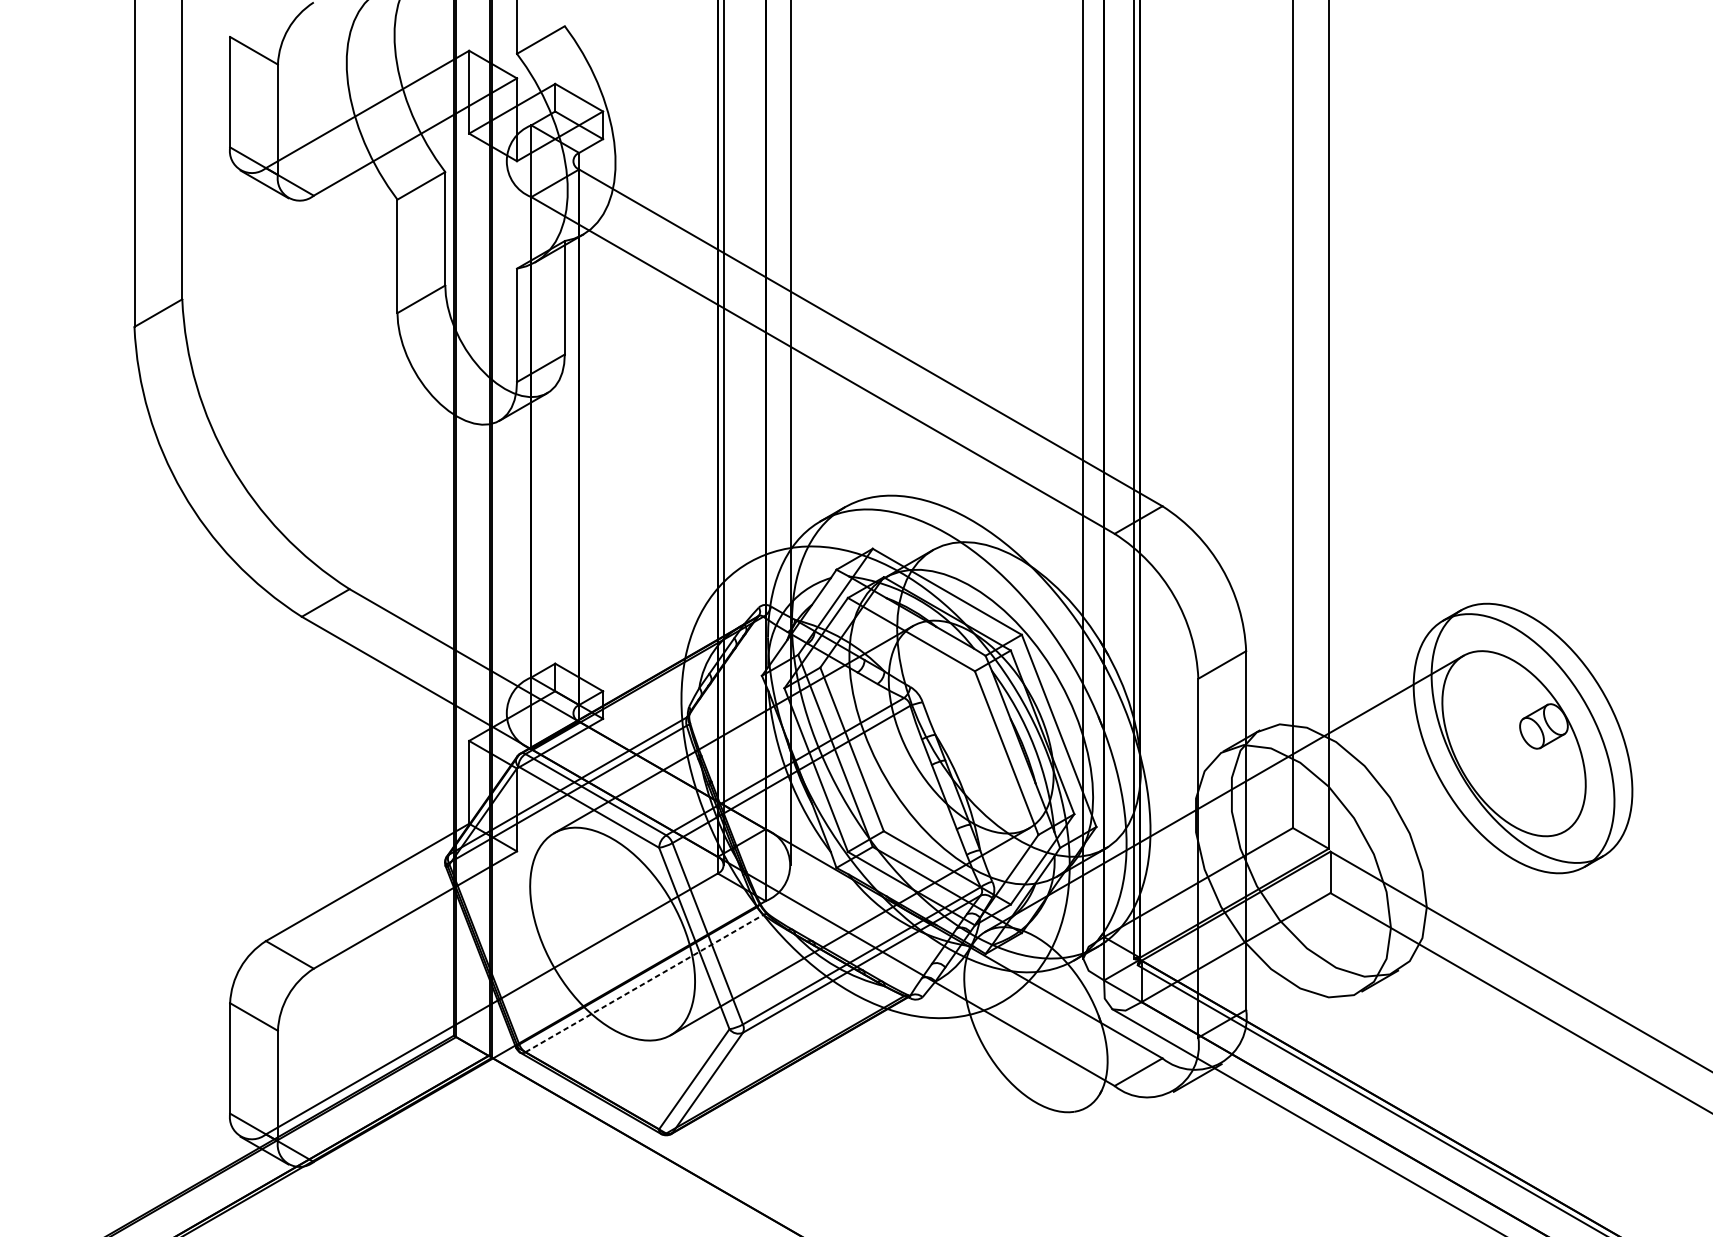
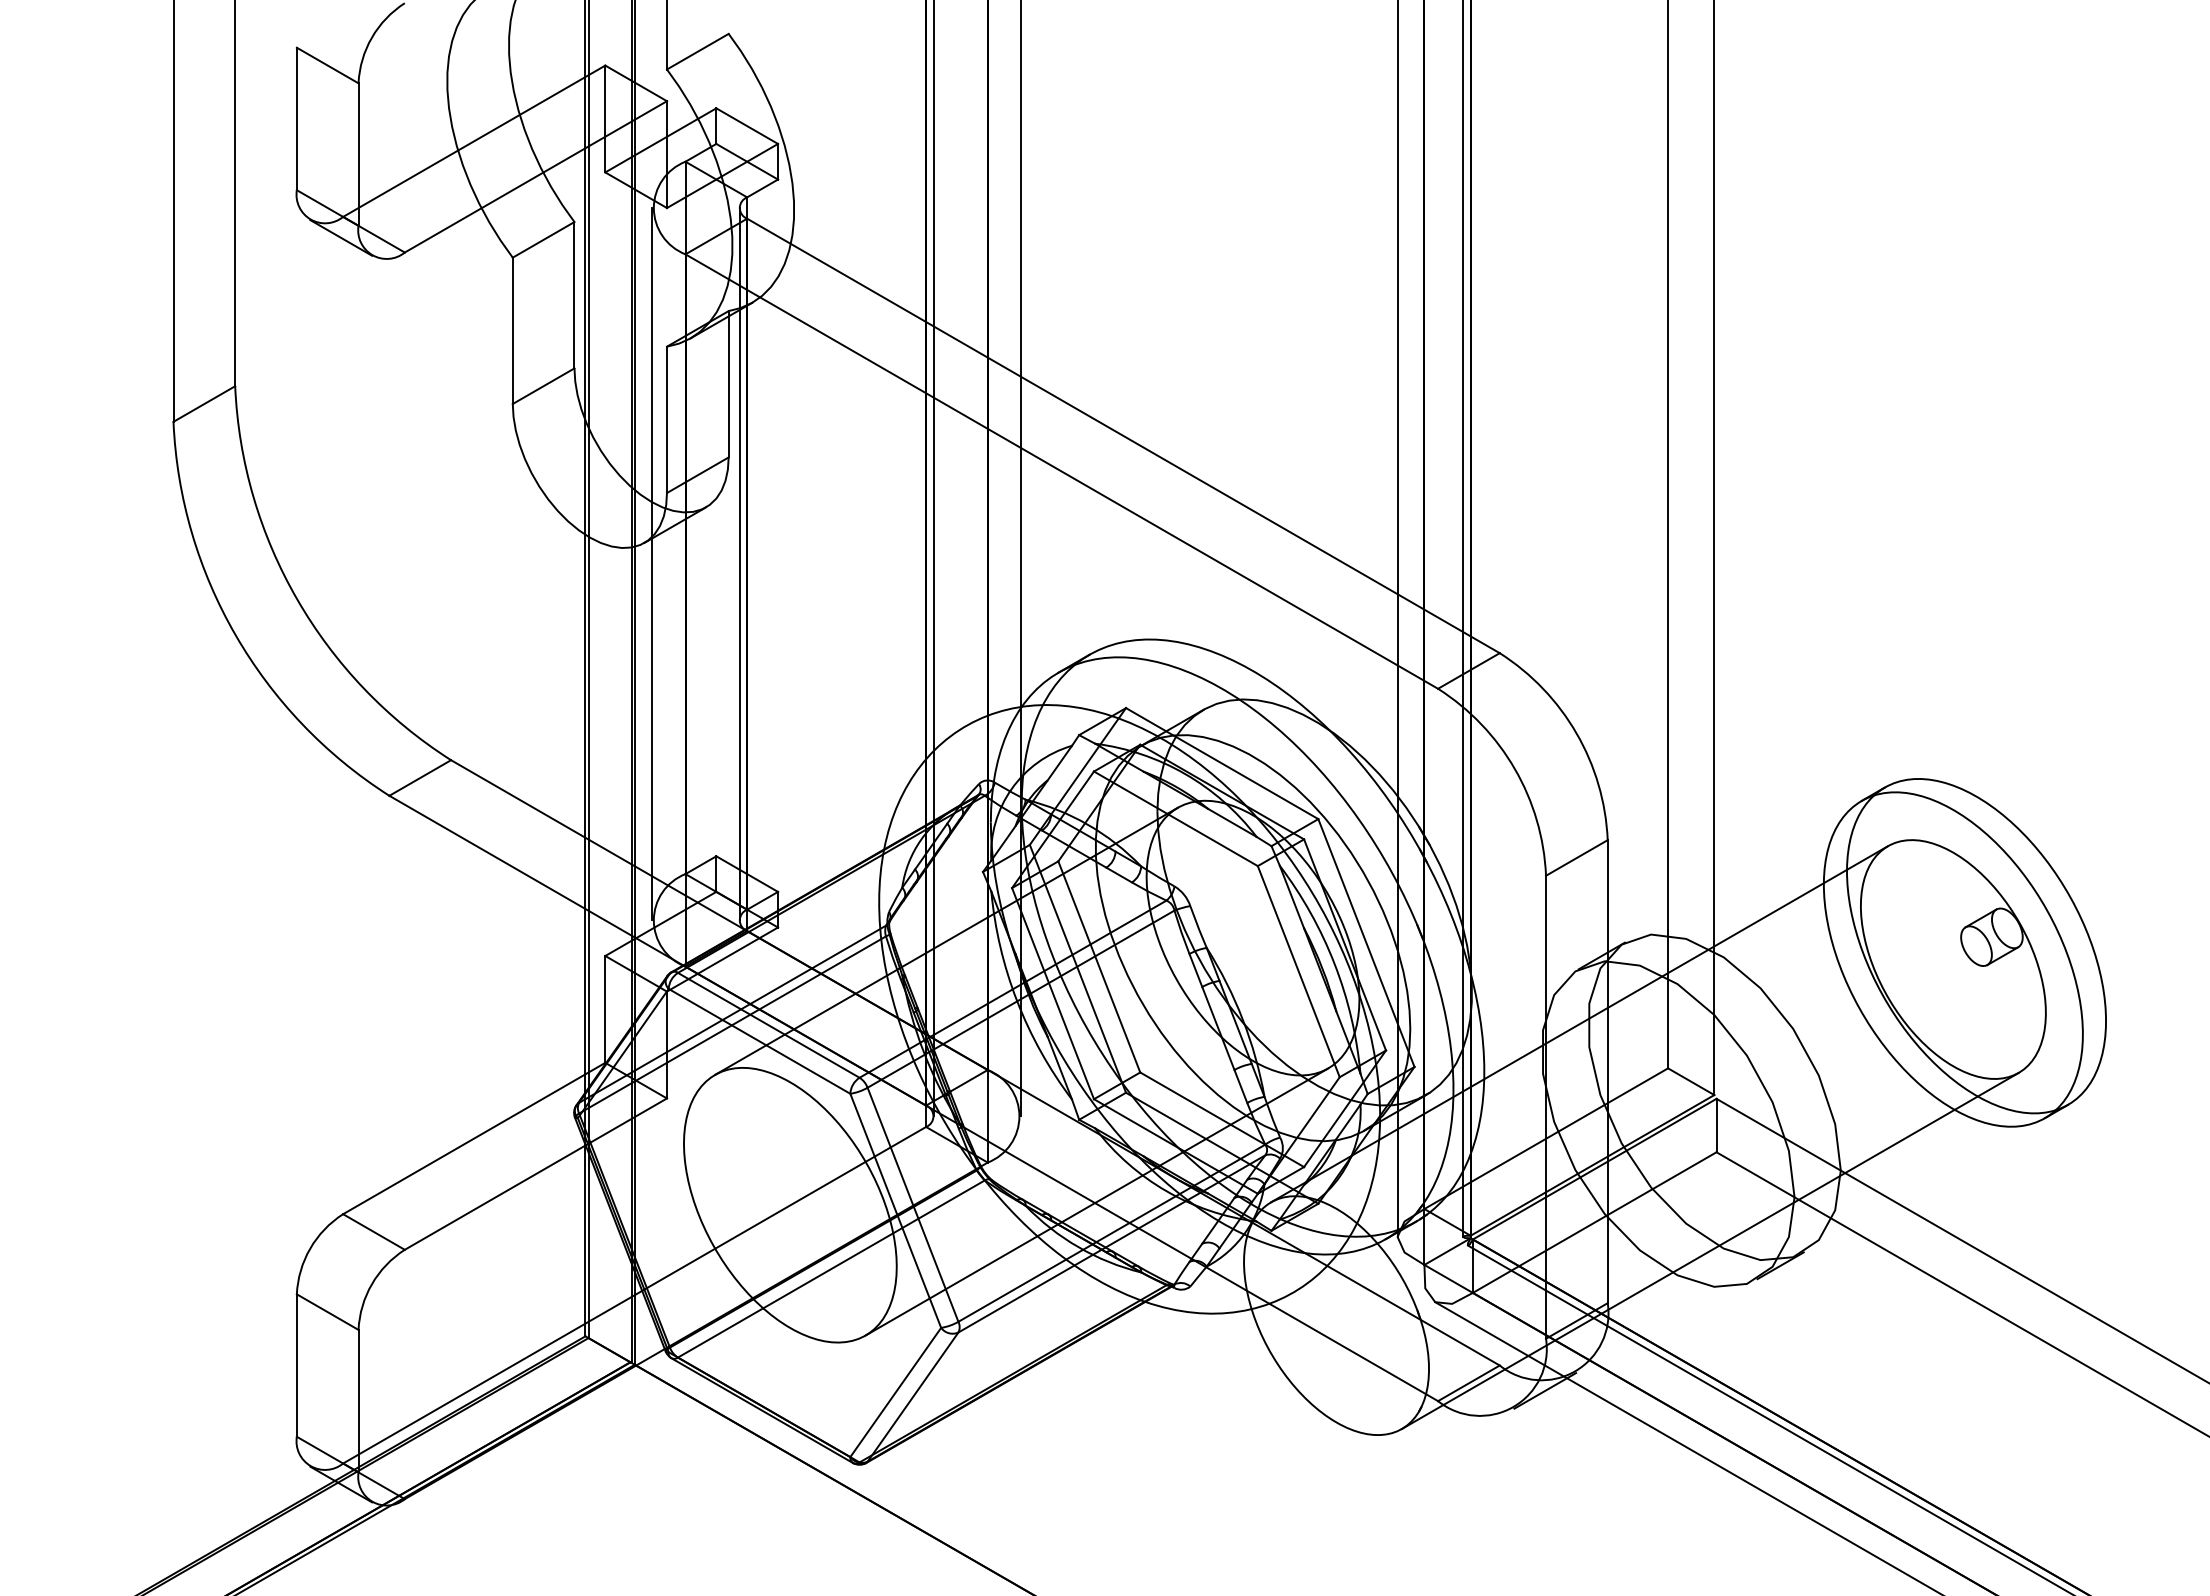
line: (505, 437) -> (652, 564), added
line: (573, 437) -> (739, 564), added
line: (1325, 969) -> (1709, 1250), added
line: (644, 983) -> (831, 1268), dashed -> solid

